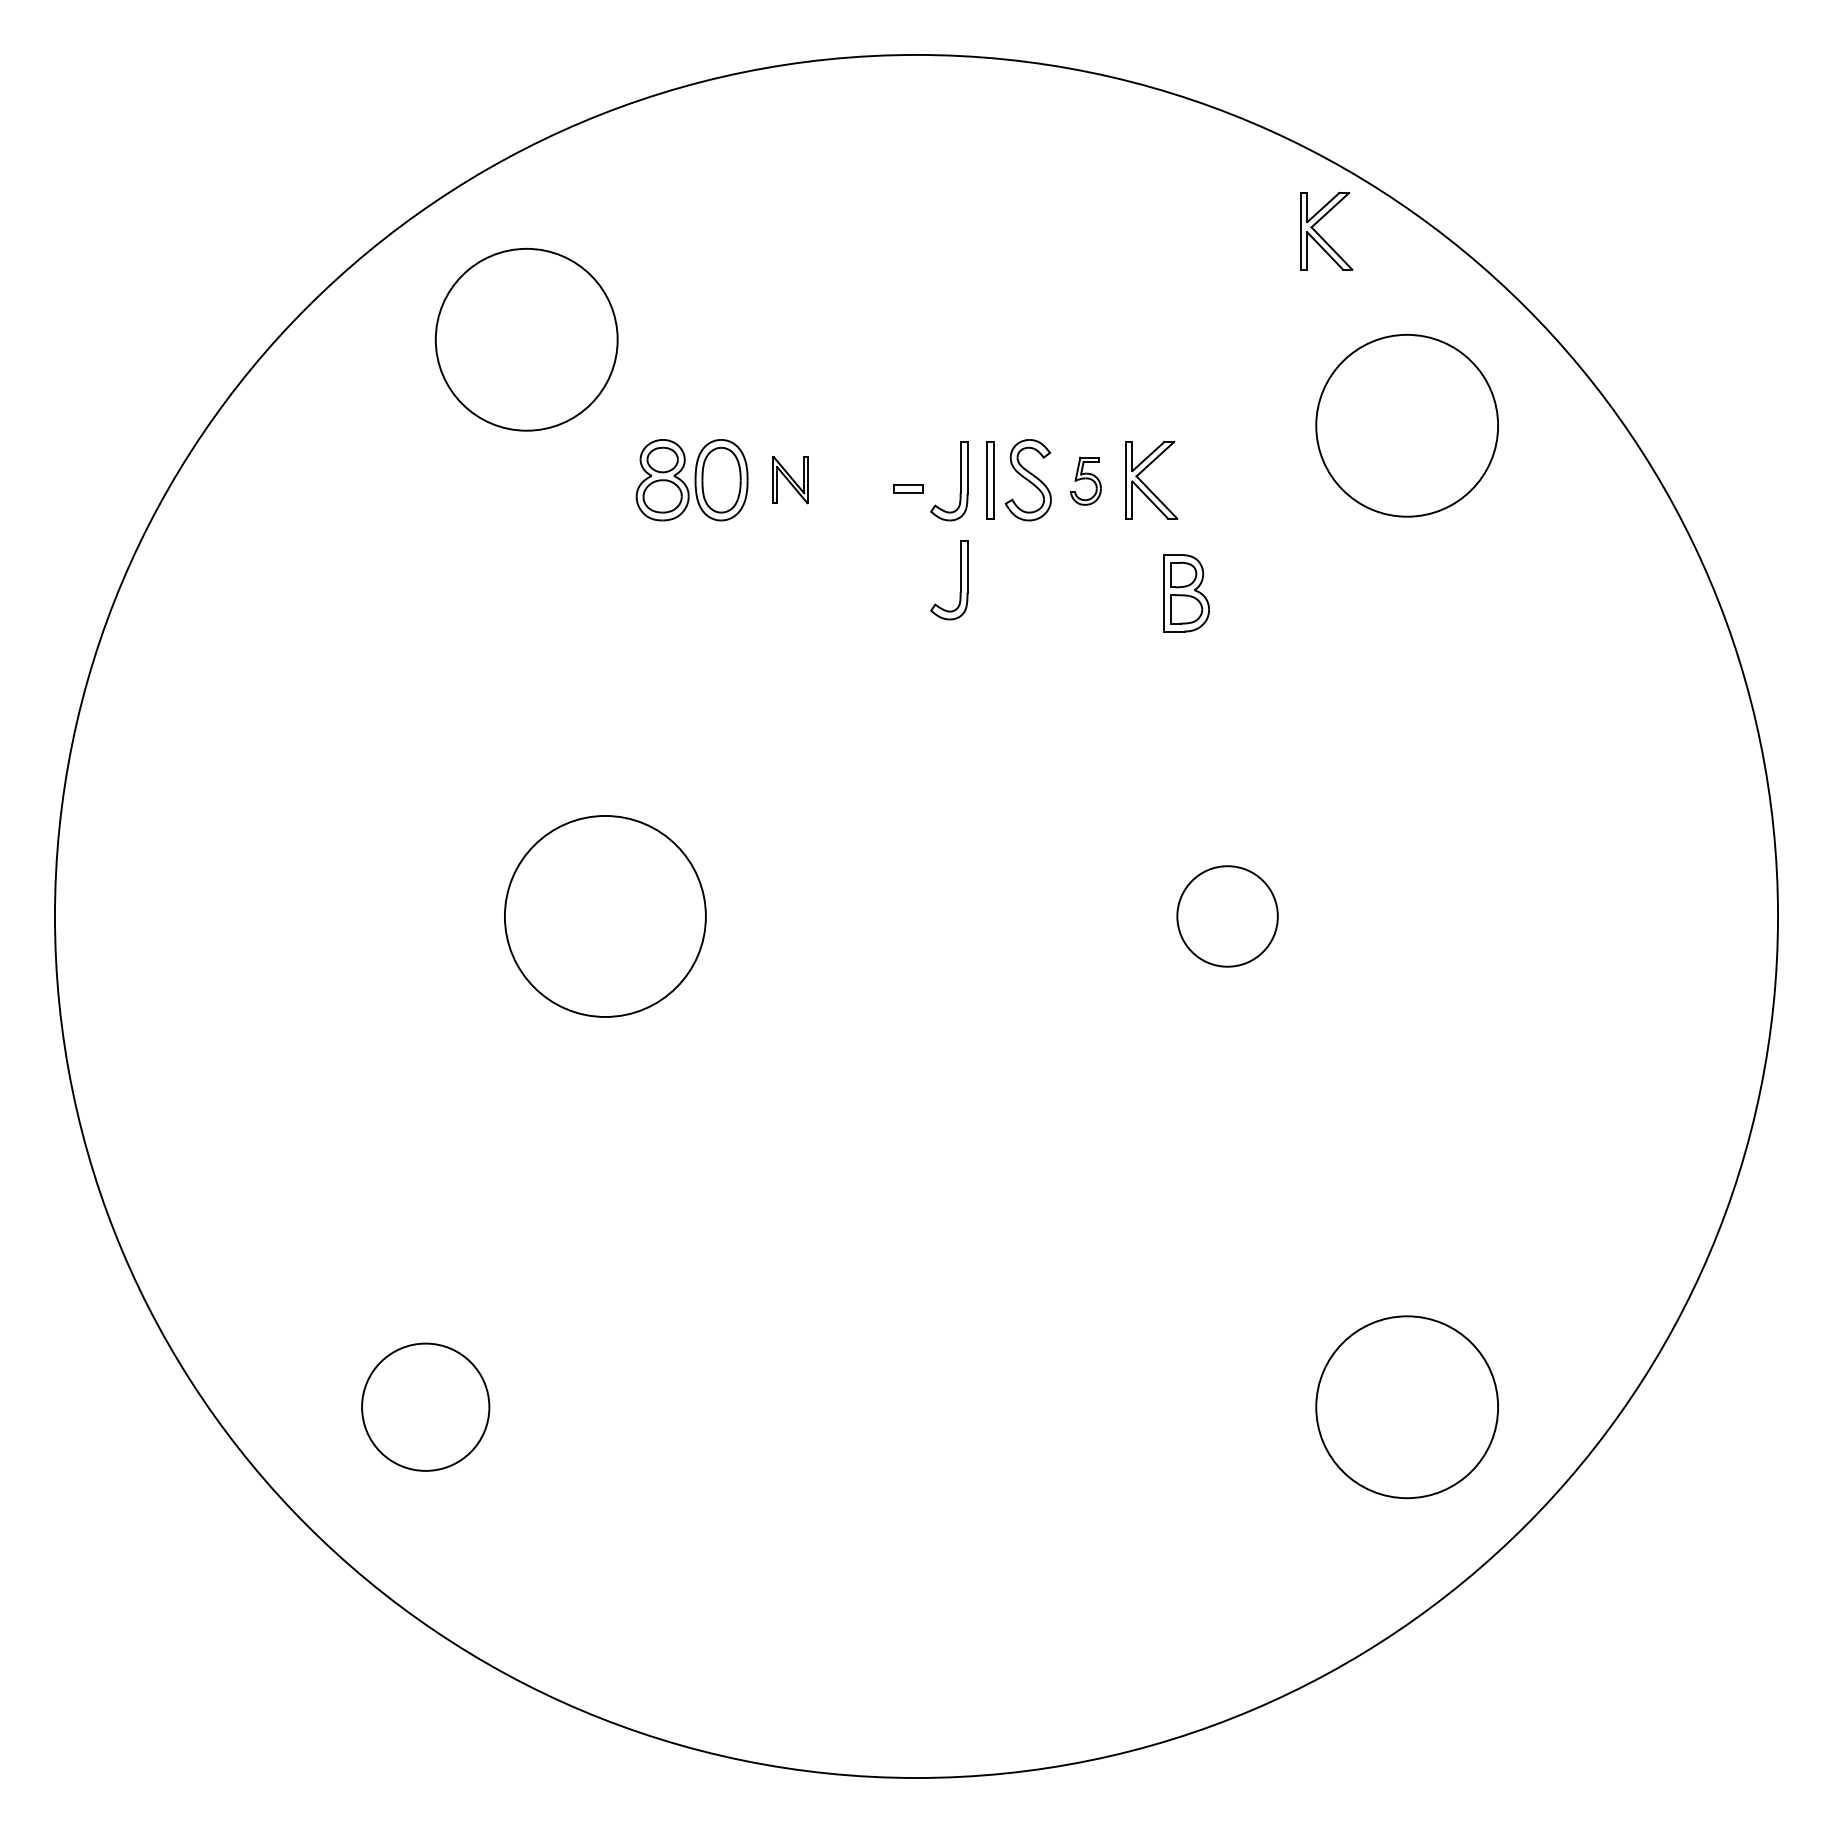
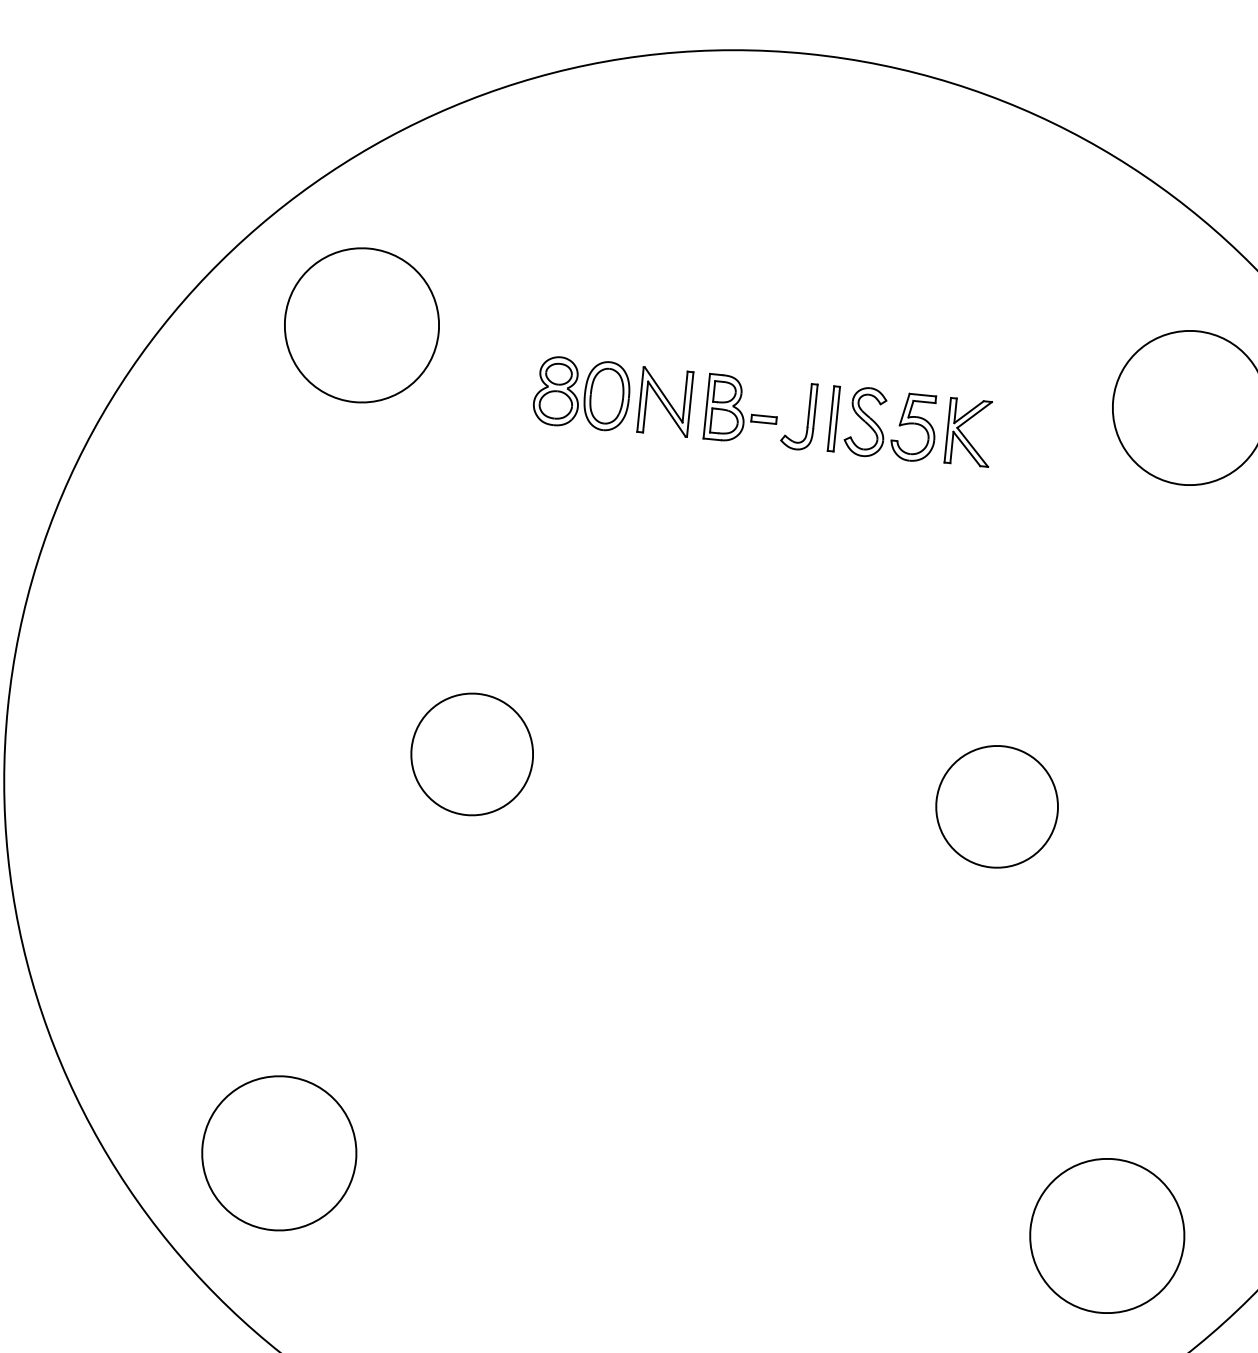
part: (1320, 235) -> (1132, 240), removed
circle: (526, 339) -> (361, 325), moved
part: (790, 479) -> (665, 401), size x1.67
part: (1085, 481) -> (913, 427), size x1.67
part: (960, 580) -> (800, 500), removed
part: (1186, 593) -> (725, 408), moved
circle: (605, 916) -> (472, 754), size x0.71
circle: (1227, 916) -> (997, 806), size x1.43
circle: (425, 1407) -> (279, 1153), size x1.43

